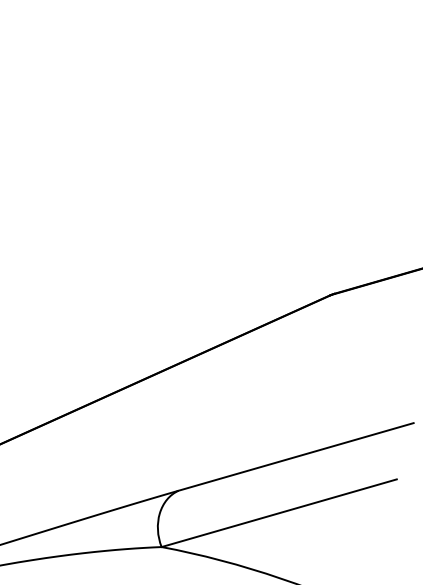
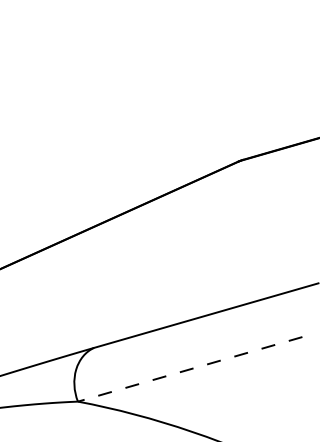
line: (278, 513) -> (189, 369), solid -> dashed

